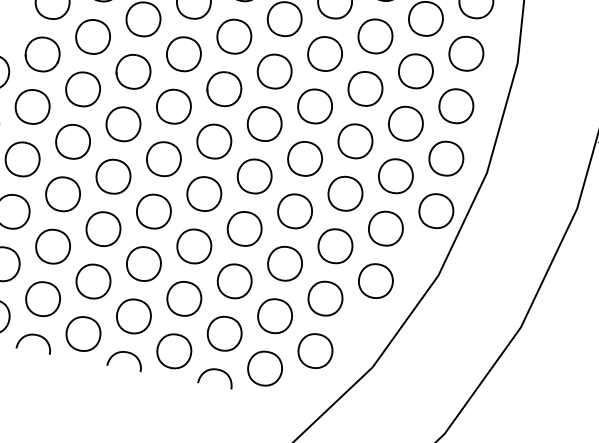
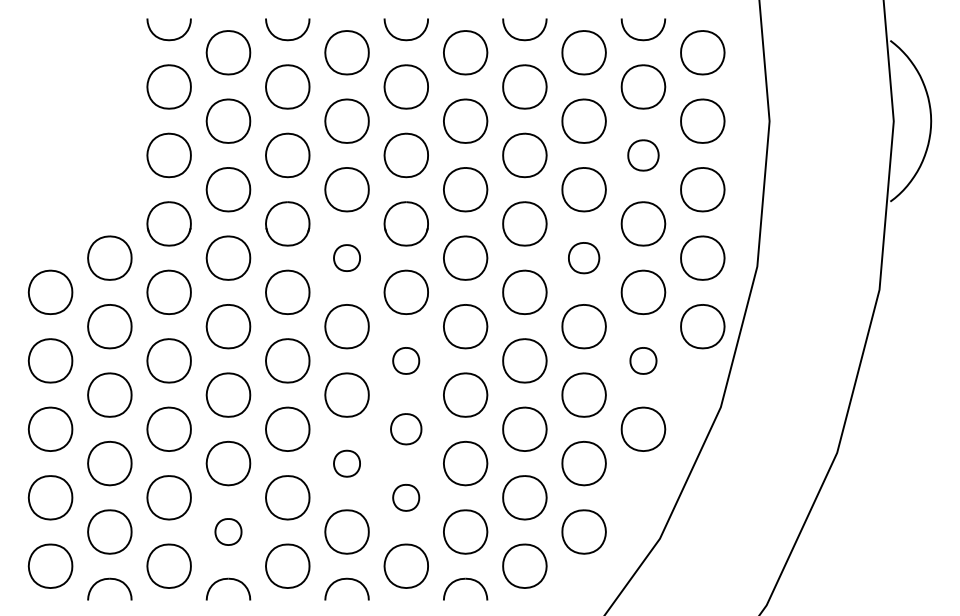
part: (415, 71) -> (643, 155), size x0.7
part: (173, 106) -> (346, 257), size x0.6
part: (355, 140) -> (583, 257), size x0.7
part: (203, 193) -> (405, 360), size x0.6
part: (386, 228) -> (643, 360), size x0.6
part: (193, 245) -> (405, 428), size x0.7
part: (143, 263) -> (346, 463), size x0.6
part: (43, 298) -> (228, 531), size x0.6
part: (183, 298) -> (405, 497), size x0.6

